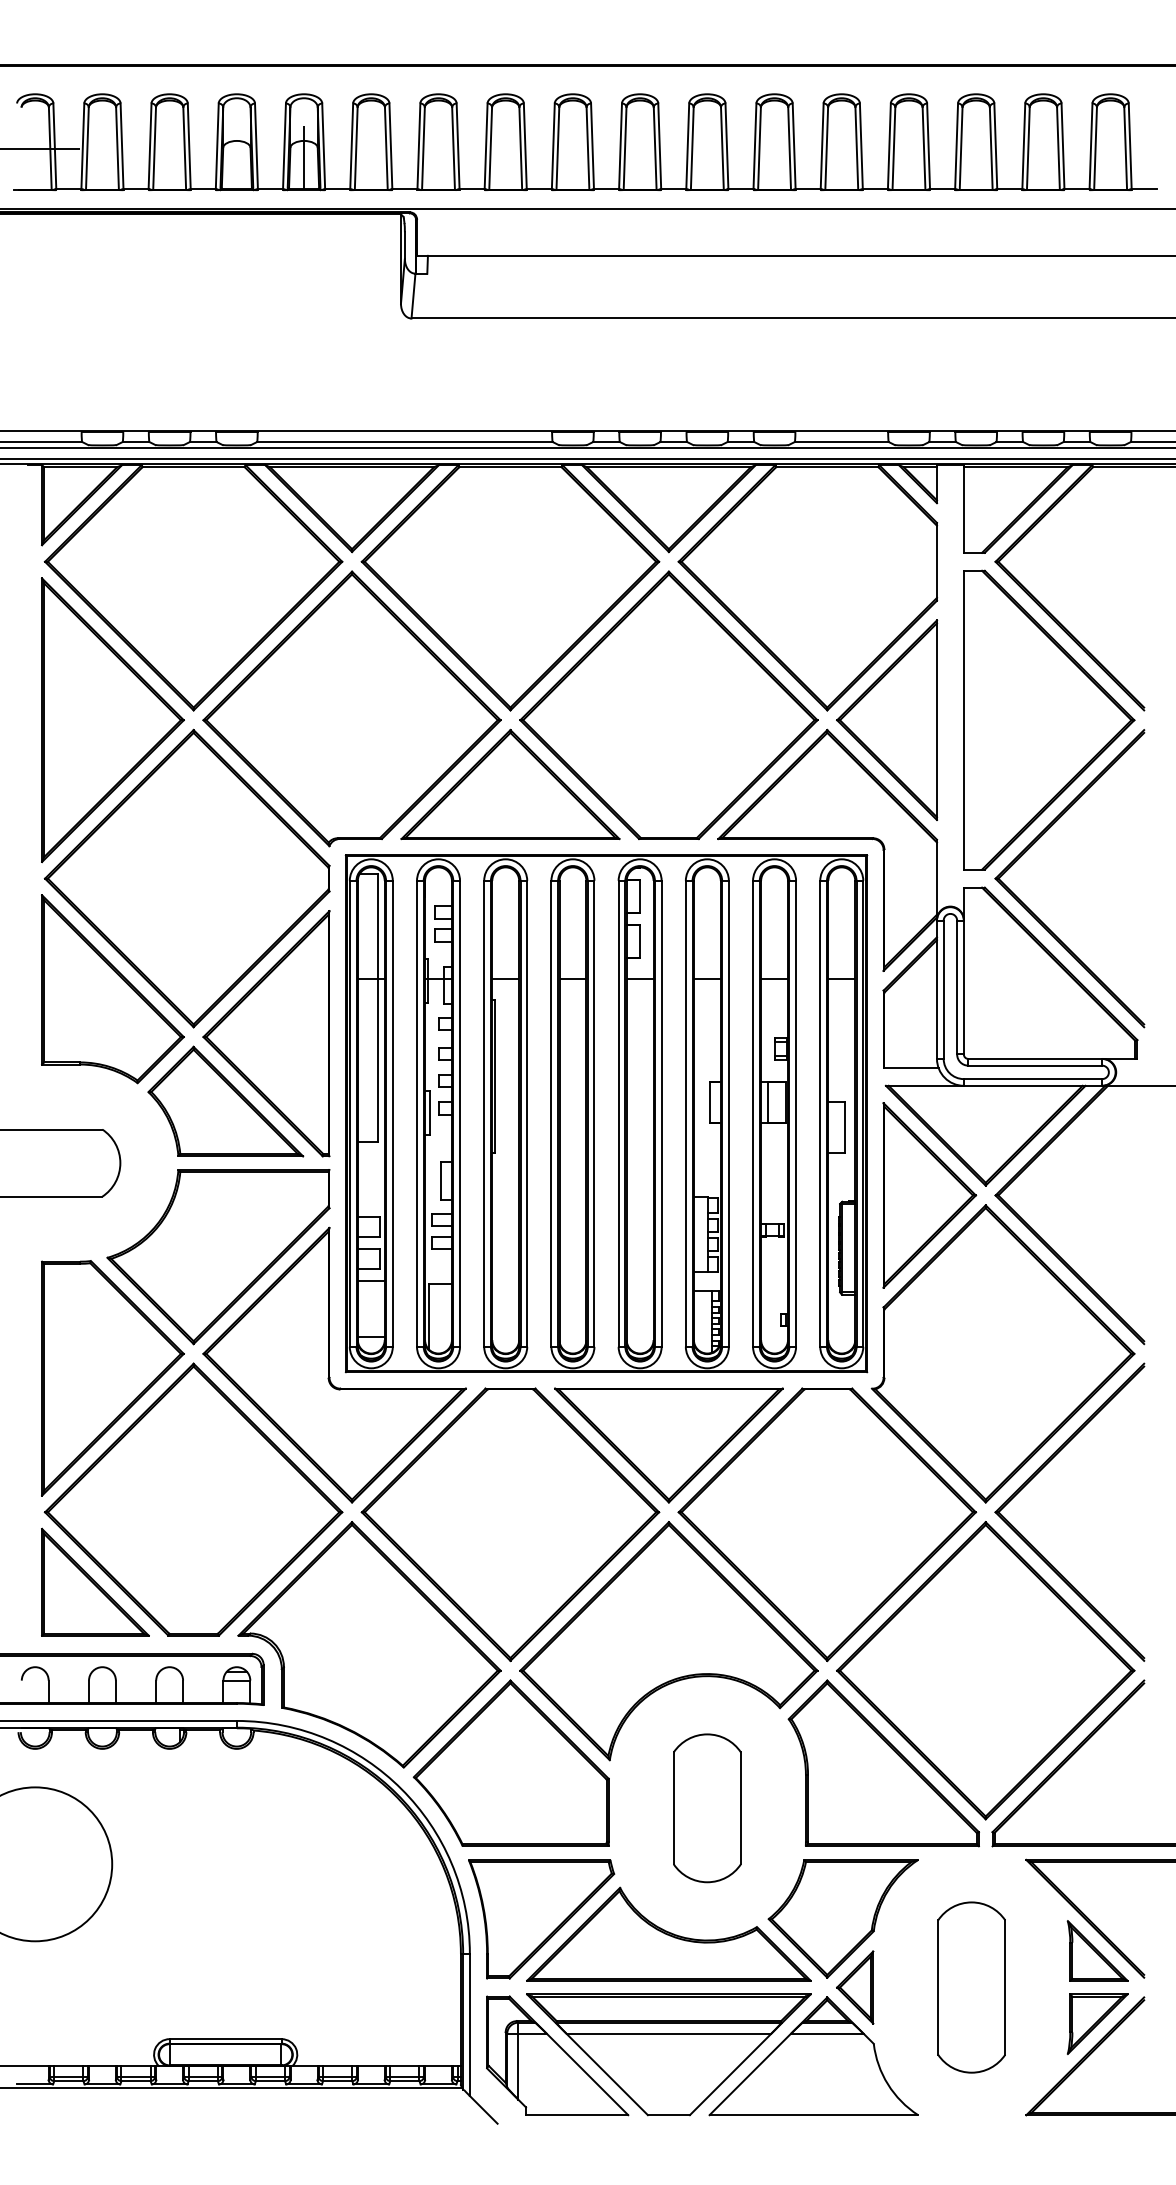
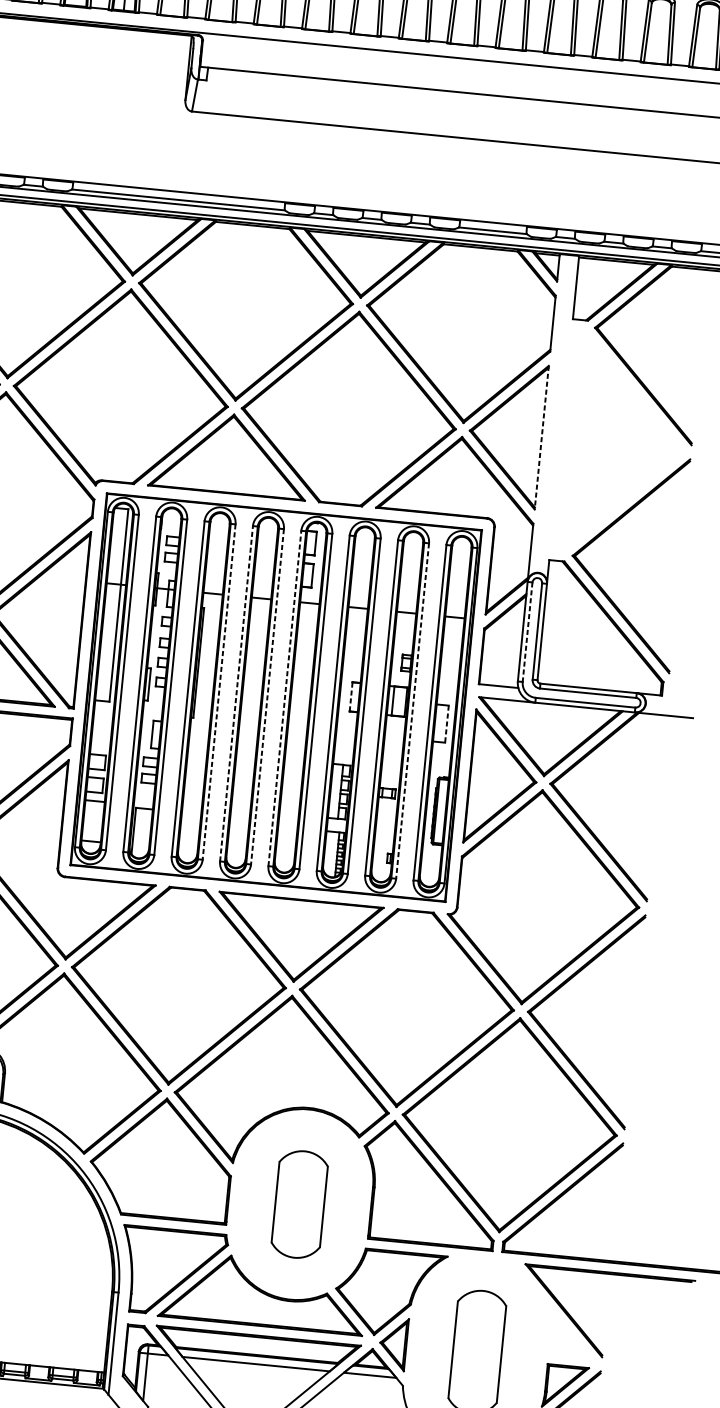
part: (1049, 719) -> (622, 445), removed
line: (936, 720) -> (541, 437), solid -> dashed
line: (943, 990) -> (527, 632), solid -> dashed
line: (709, 1102) -> (351, 696), solid -> dashed
line: (527, 1113) -> (219, 691), solid -> dashed
line: (551, 1113) -> (236, 693), solid -> dashed
line: (594, 1113) -> (267, 696), solid -> dashed
line: (618, 1113) -> (284, 698), solid -> dashed
line: (796, 1113) -> (412, 710), solid -> dashed
line: (845, 1127) -> (447, 724), solid -> dashed
part: (1097, 1950) -> (570, 1334), removed

